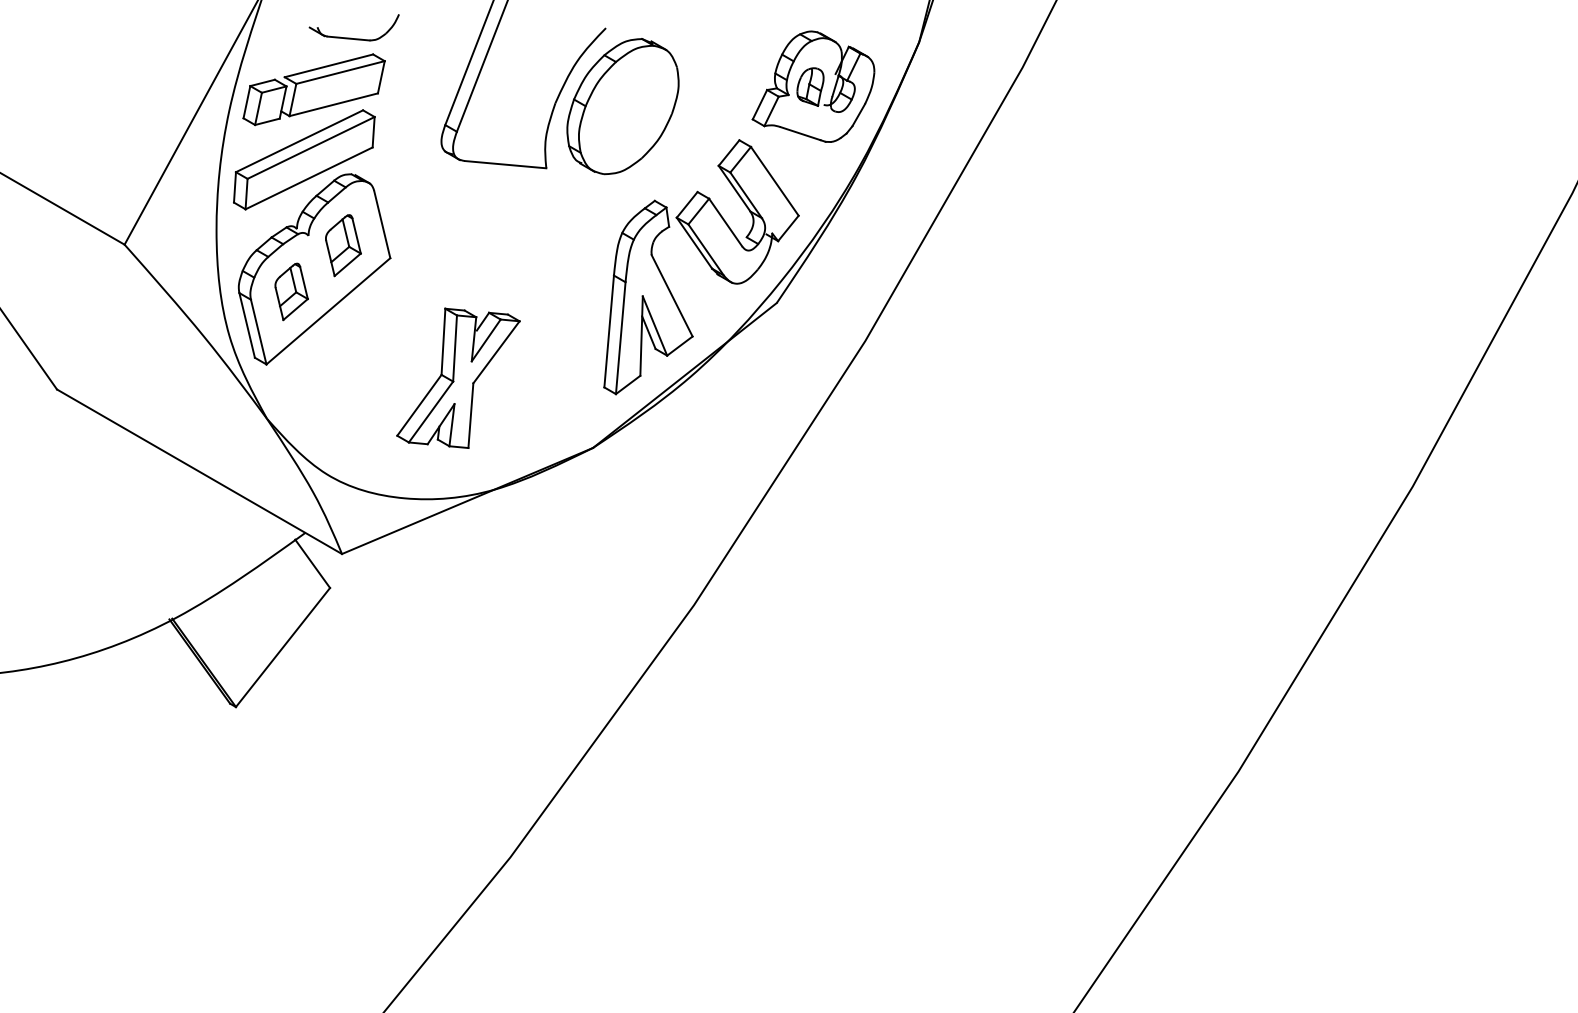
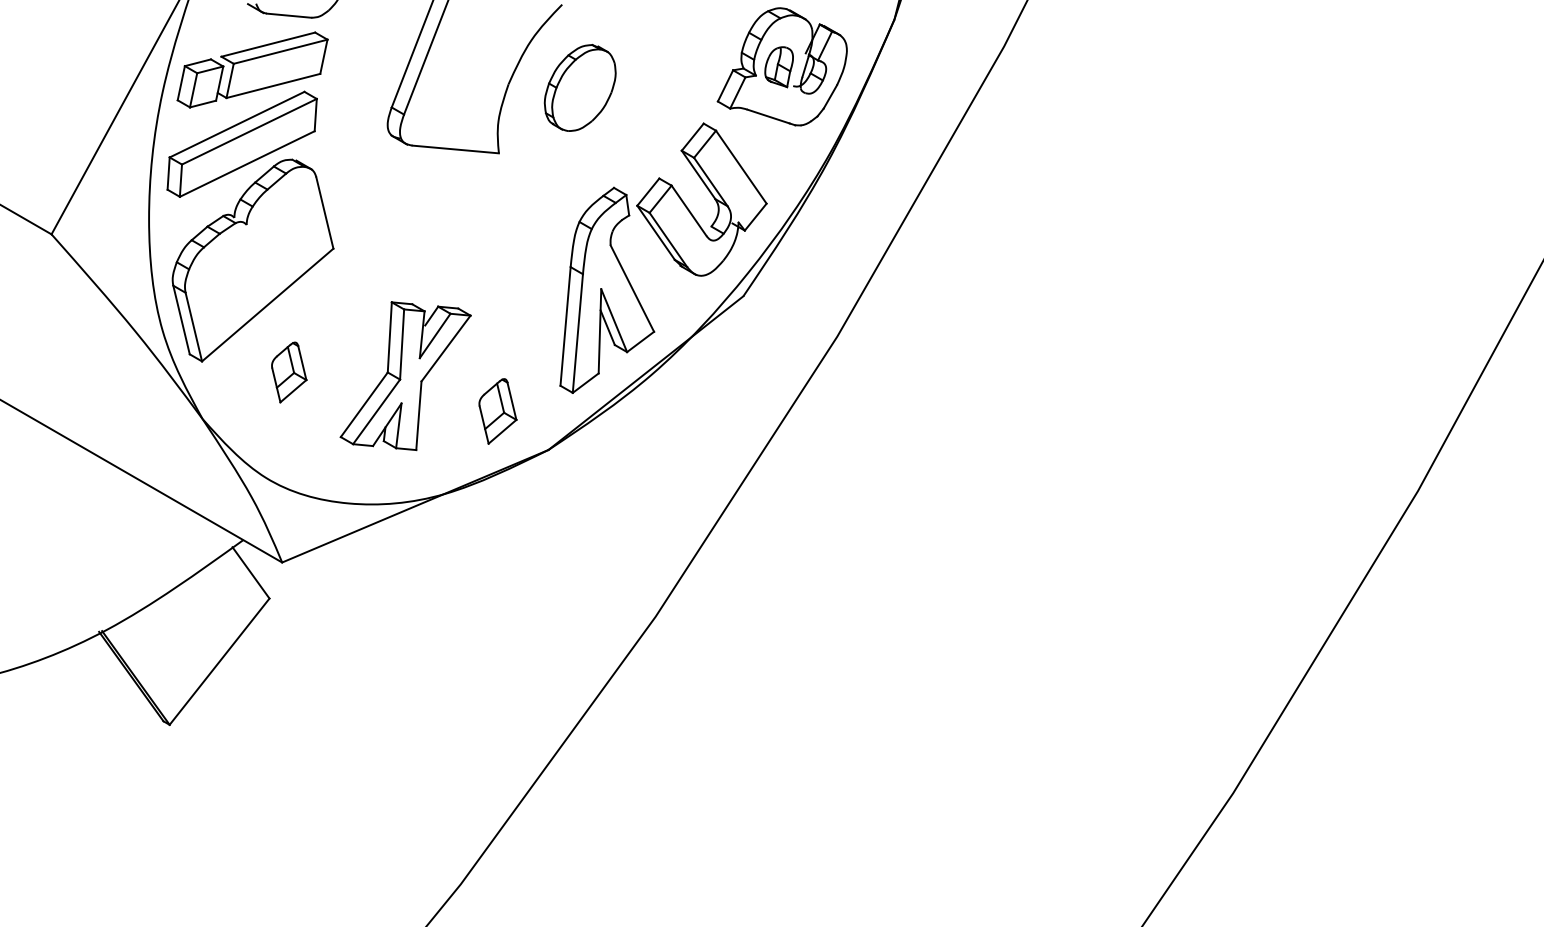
part: (622, 106) -> (579, 87), size x0.6
part: (343, 245) -> (498, 411), moved
part: (291, 291) -> (289, 372), moved

